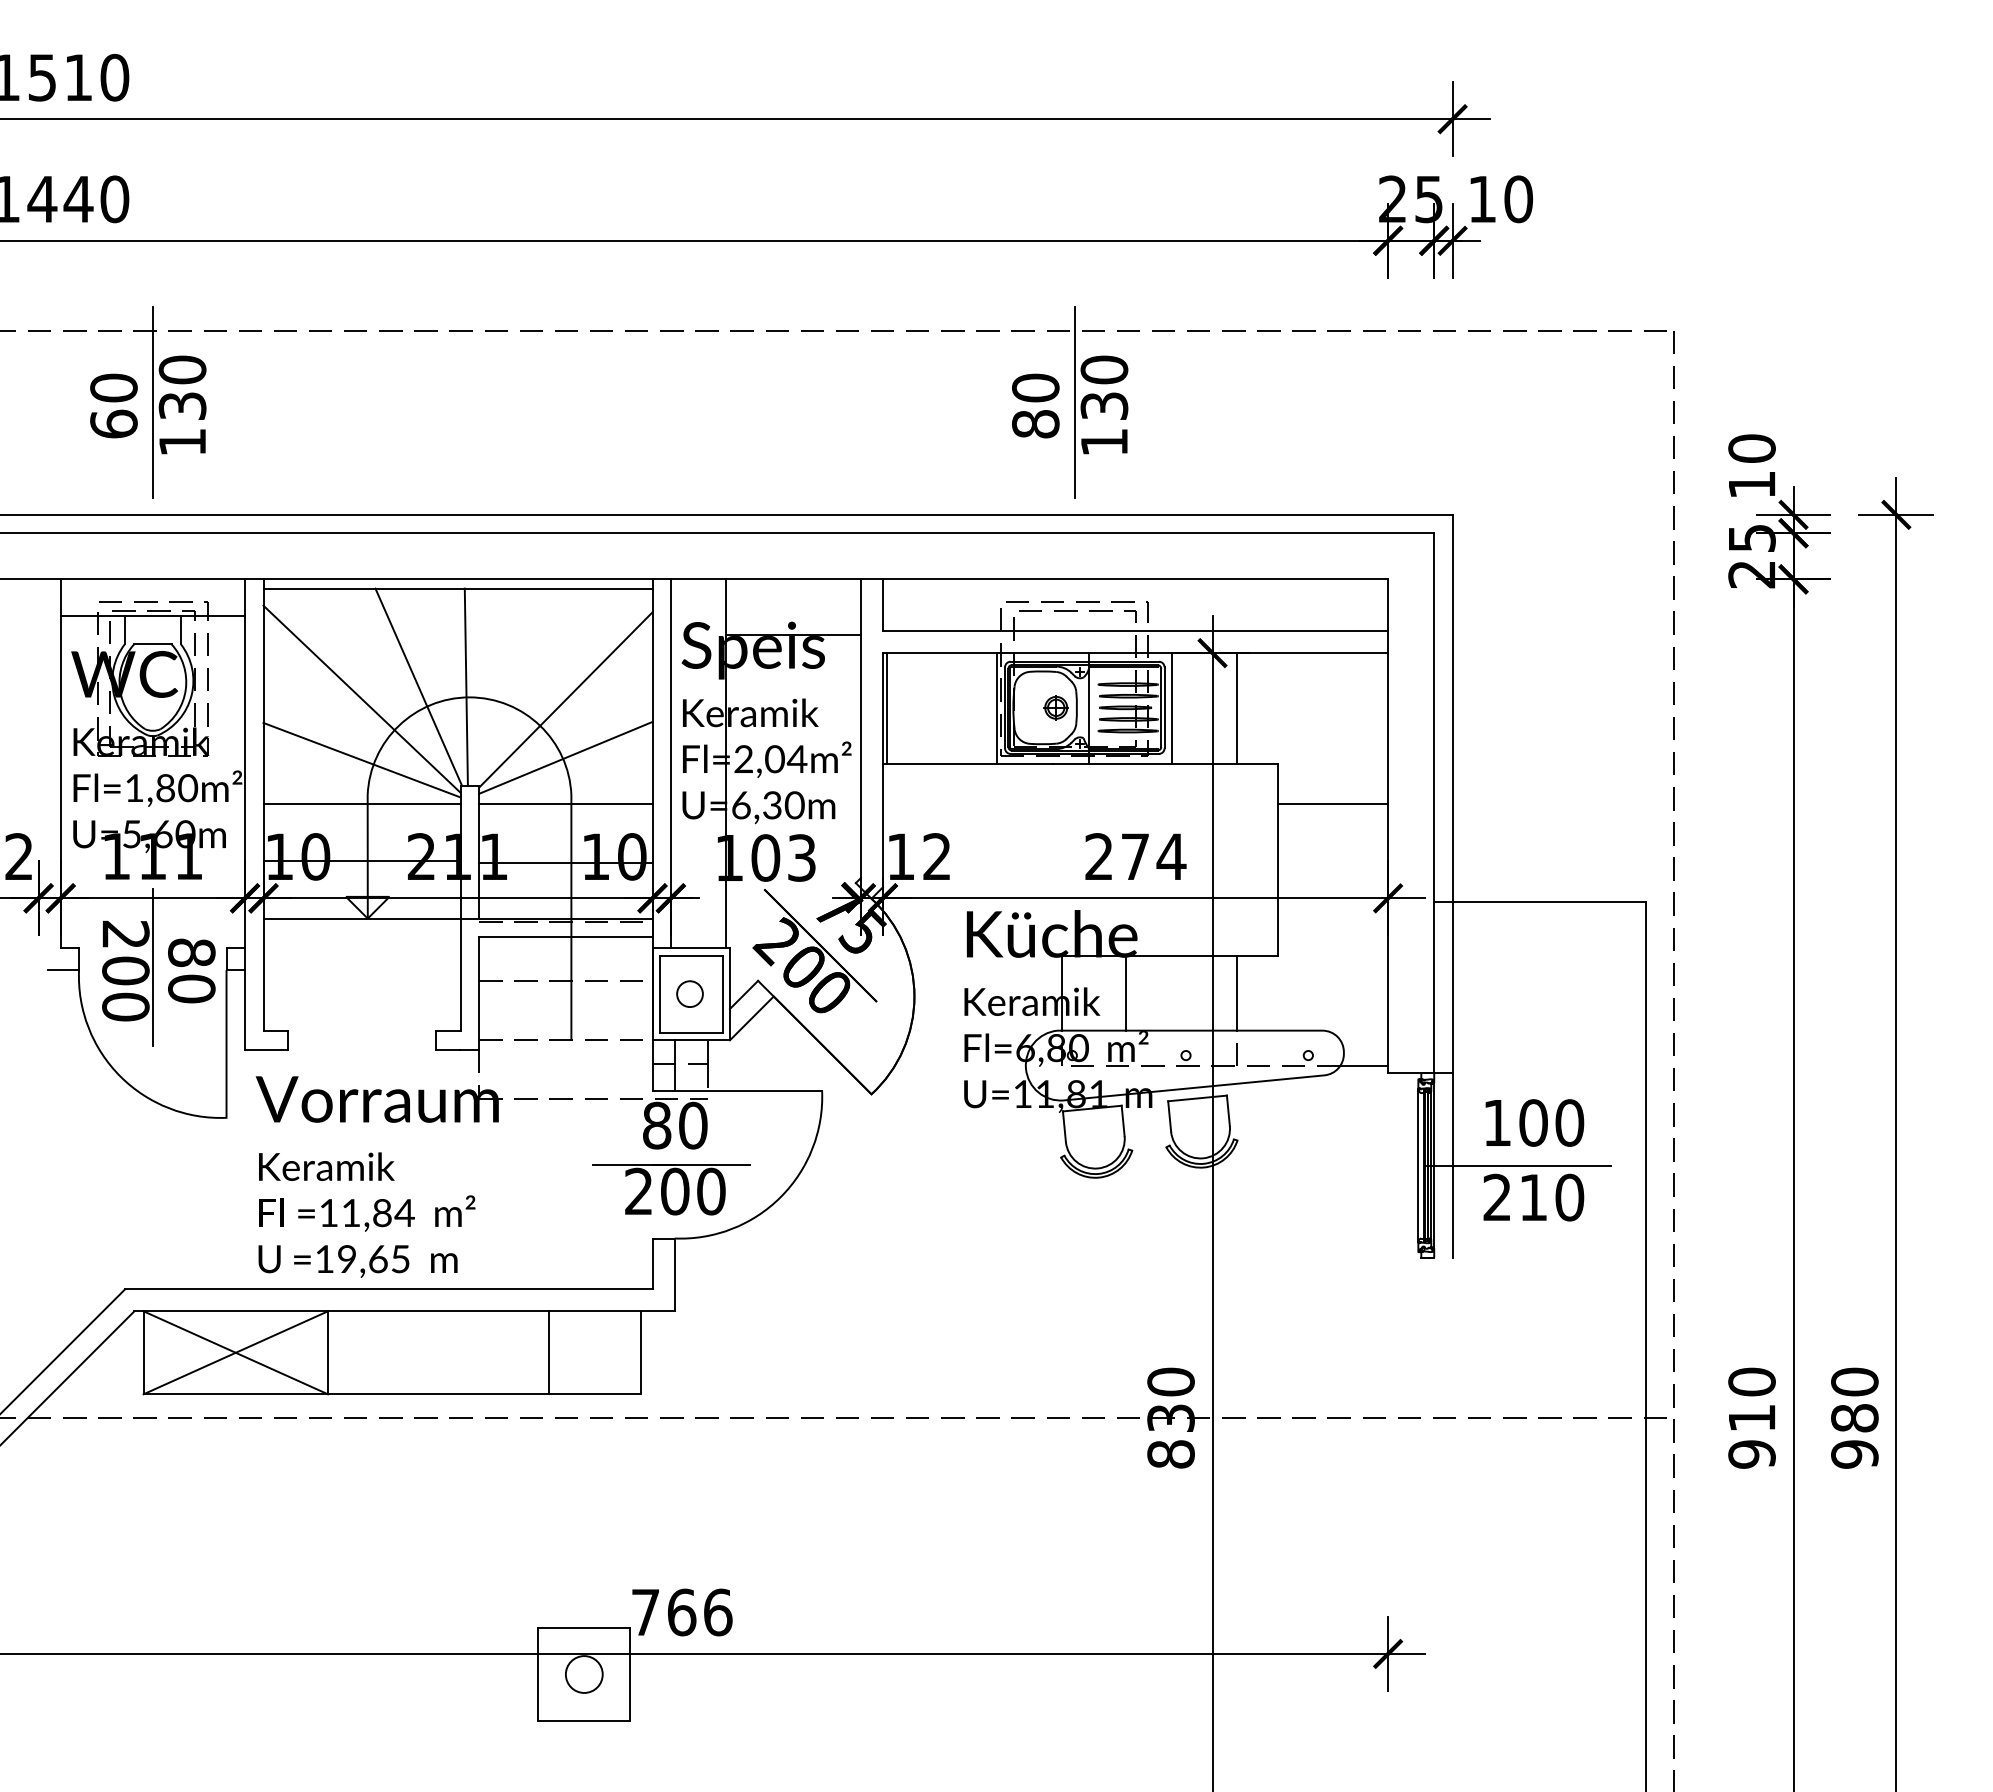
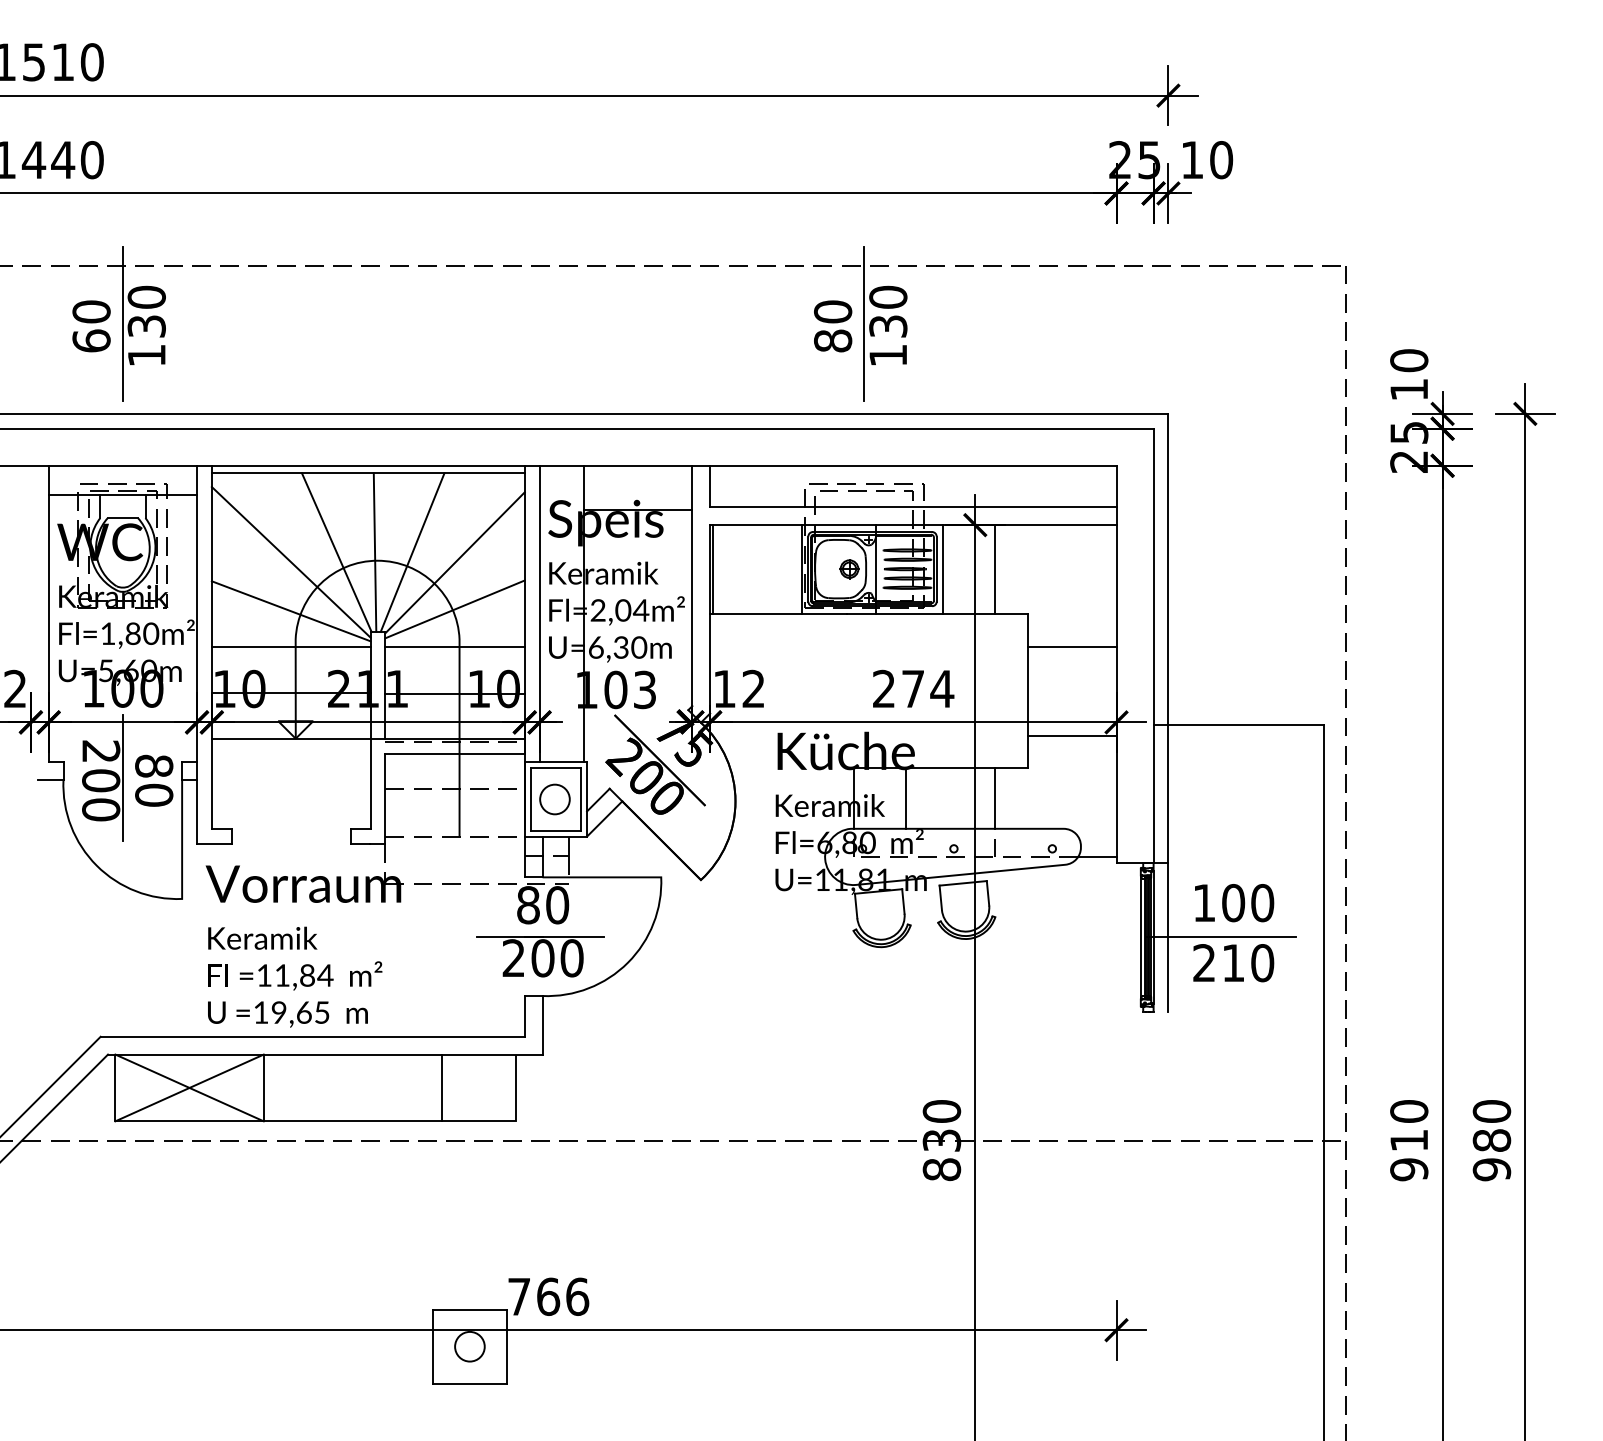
line: (512, 686) -> (412, 551), added
text: (170, 856) -> (137, 688), 111 -> 100
line: (1332, 914) -> (1071, 735), added
circle: (689, 993) -> (554, 798), size x1.43

